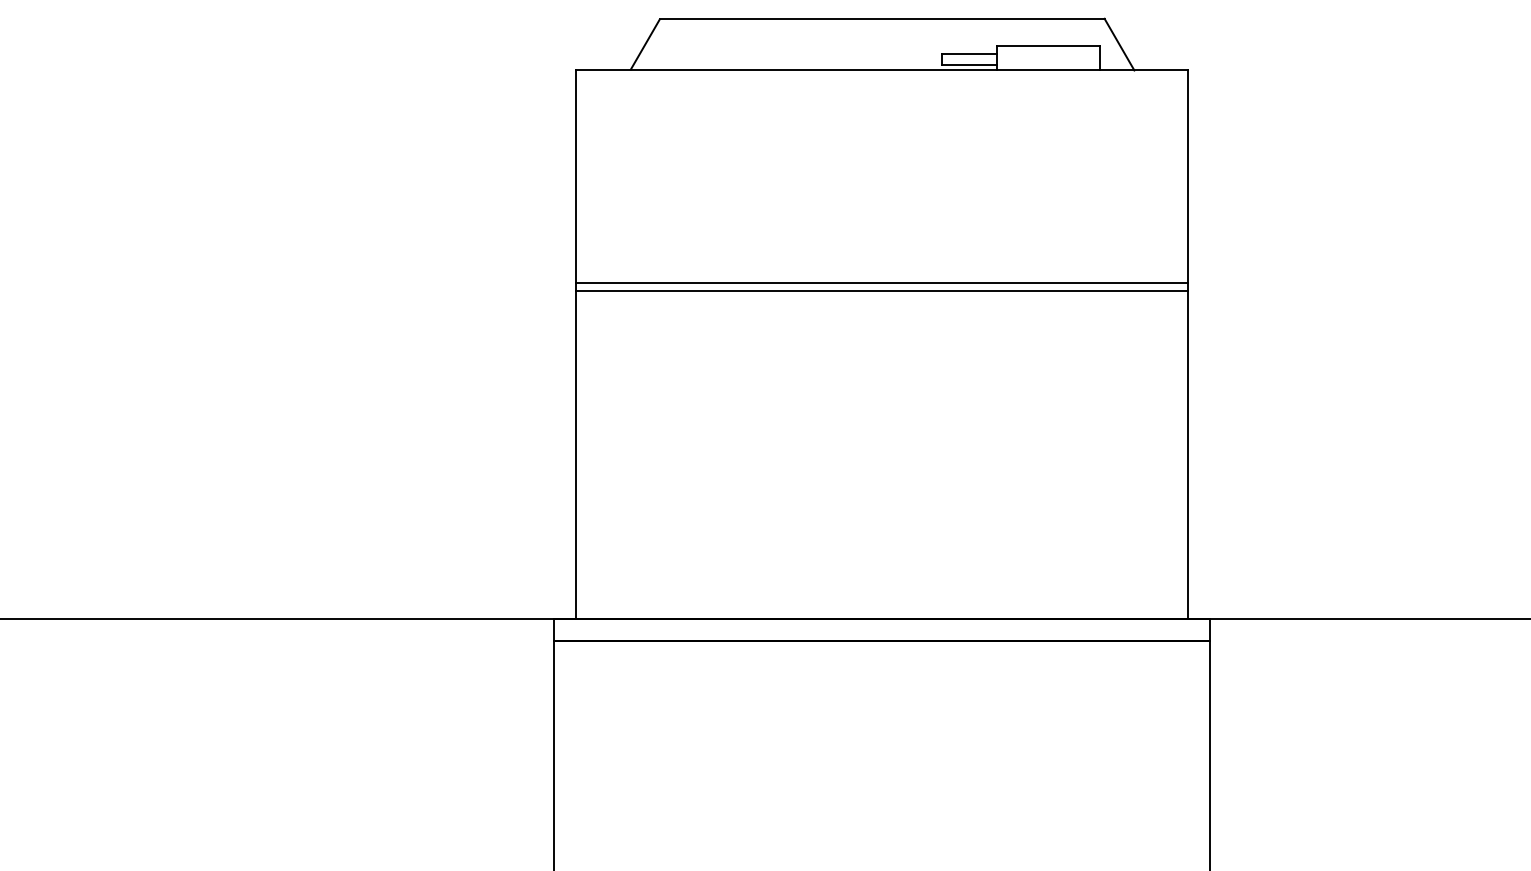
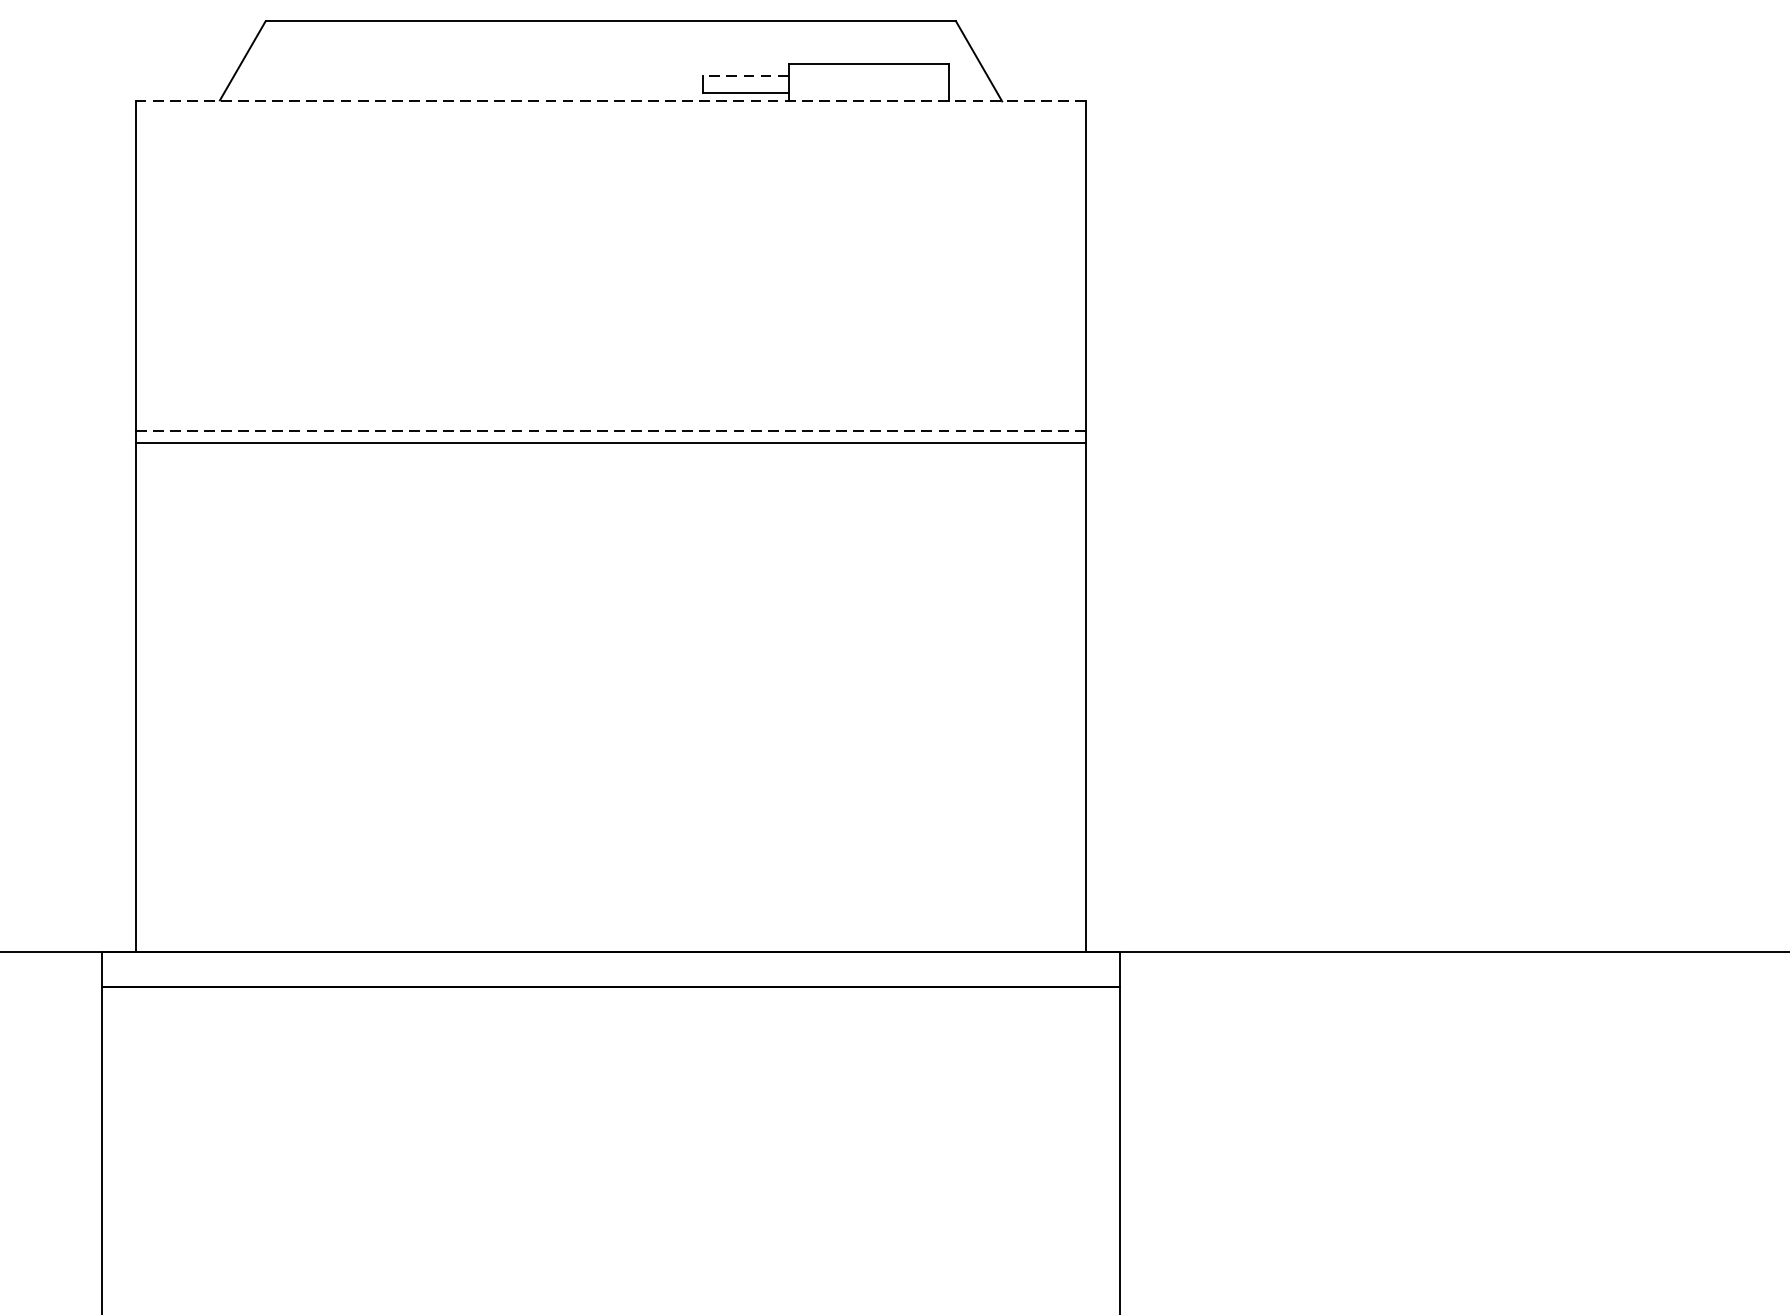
line: (969, 53) -> (746, 74), solid -> dashed
line: (882, 70) -> (610, 101), solid -> dashed
line: (882, 282) -> (610, 430), solid -> dashed

